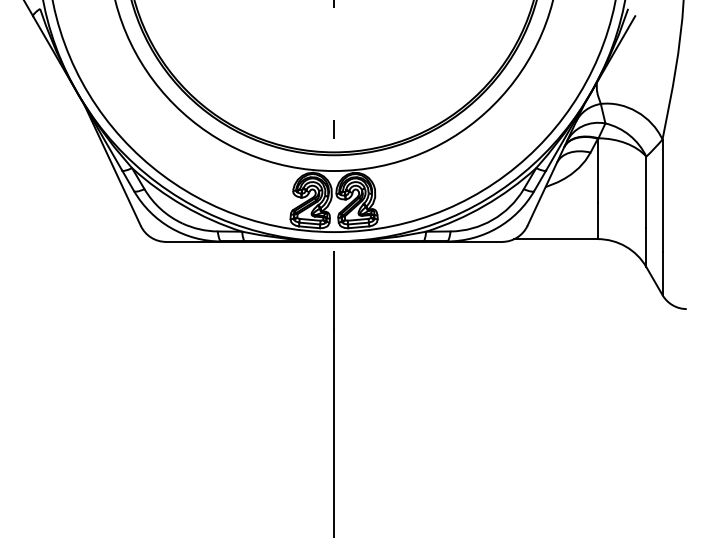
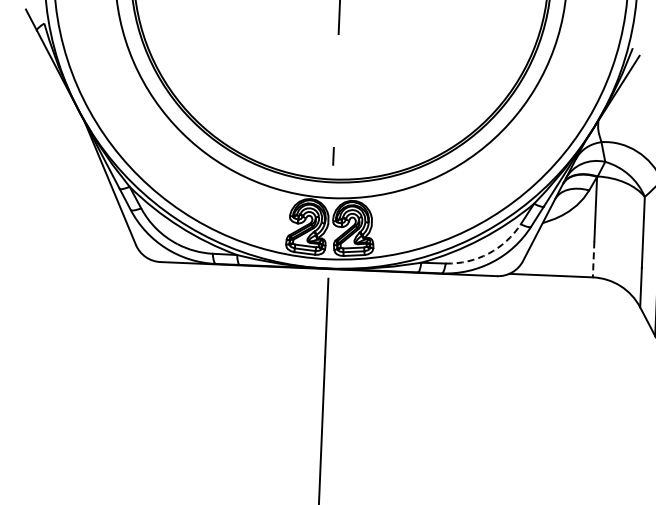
arc: (492, 219) -> (488, 253), solid -> dashed
line: (597, 221) -> (593, 259), solid -> dashed

